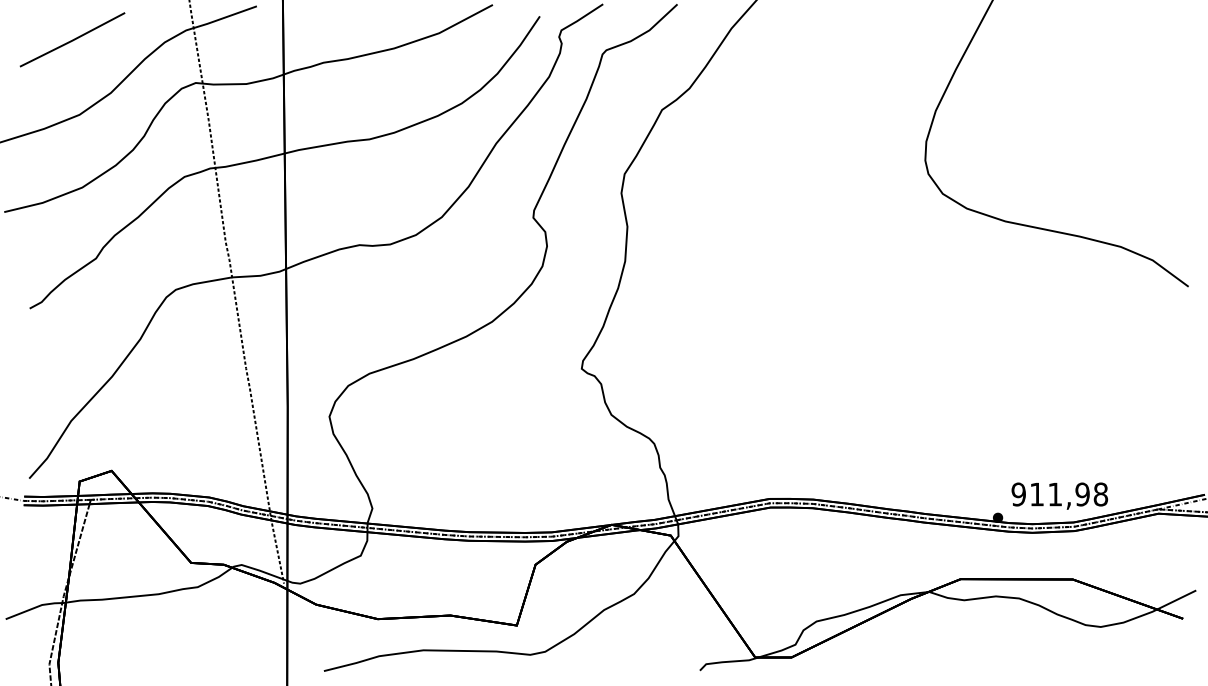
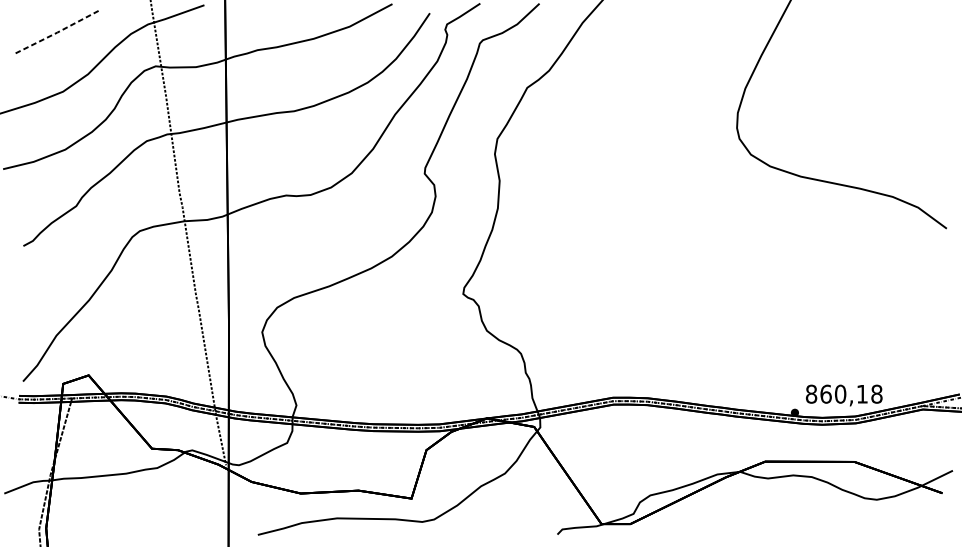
line: (72, 40) -> (57, 32), solid -> dashed
text: (1050, 494) -> (836, 394), 911,98 -> 860,18

